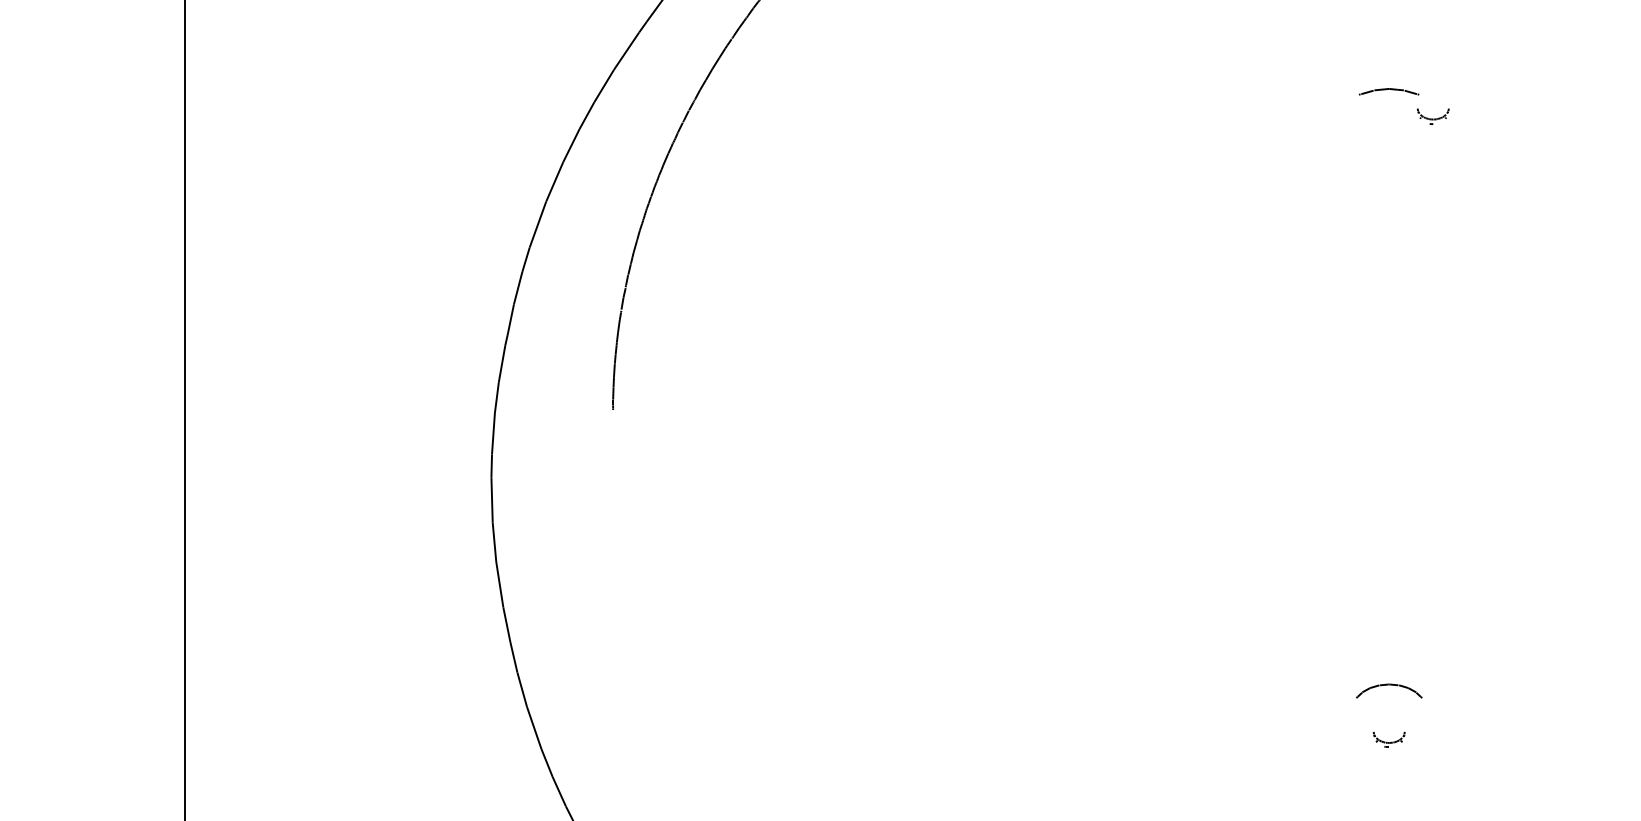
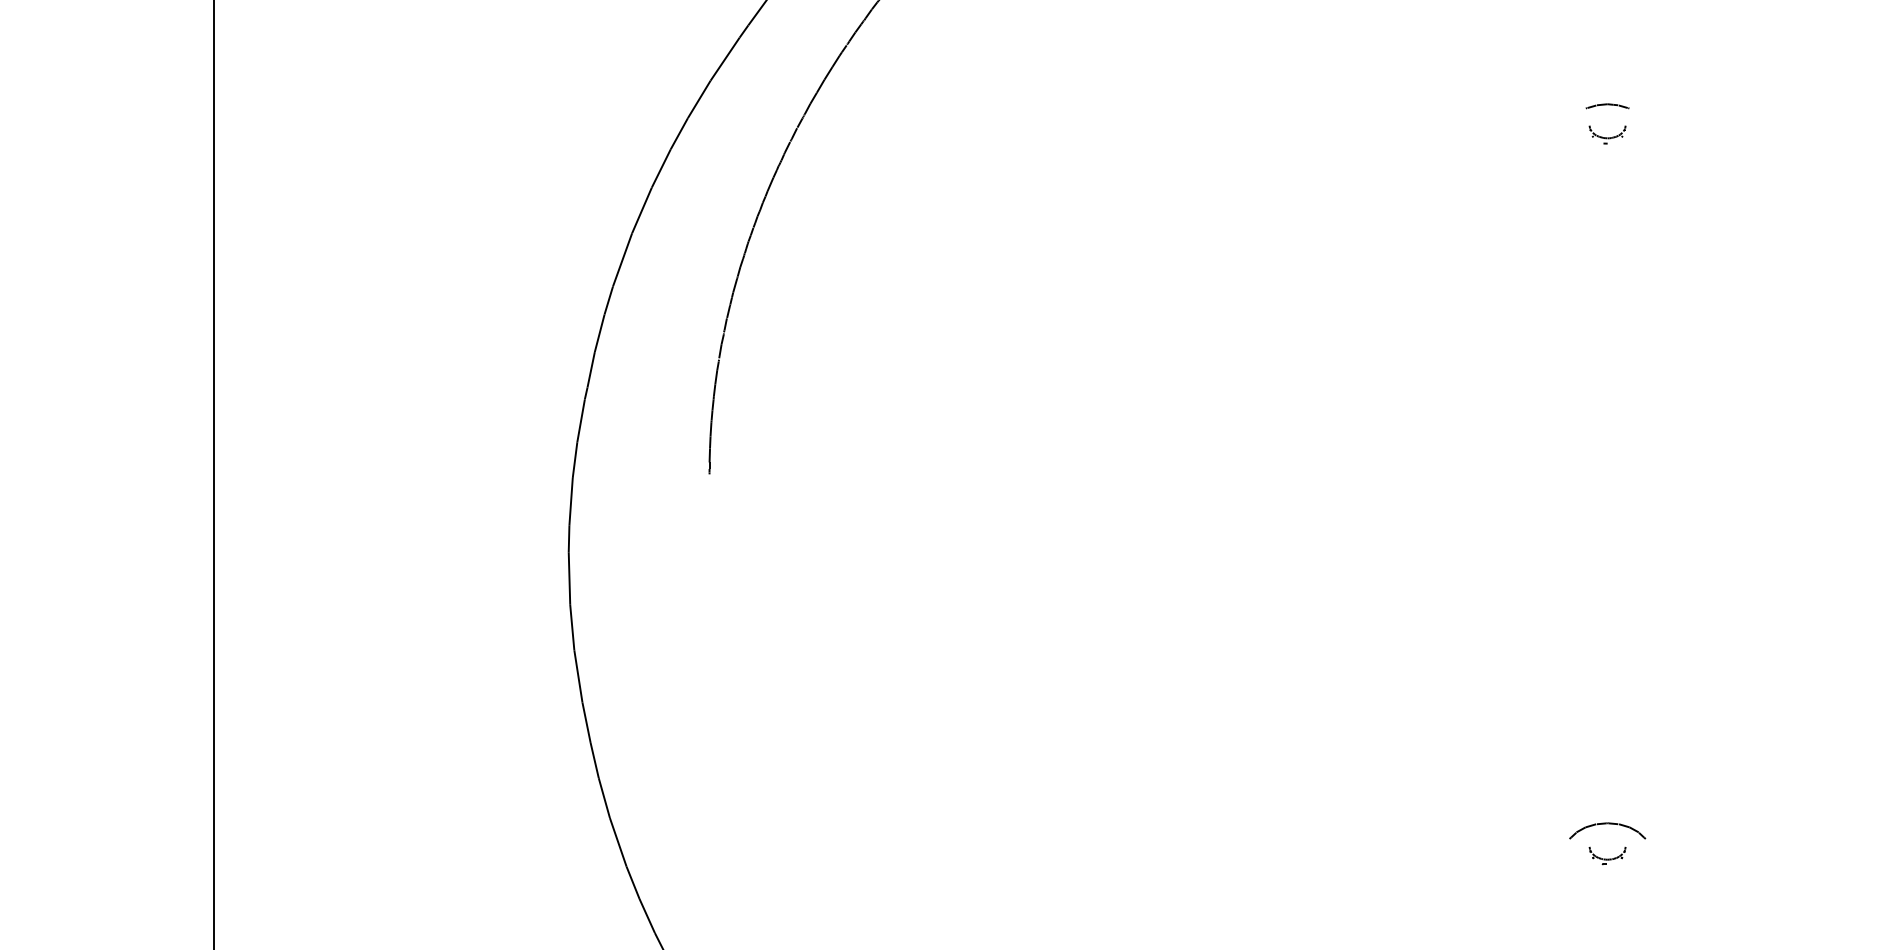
part: (1389, 91) -> (1607, 105), size x0.62
part: (1432, 116) -> (1606, 134), moved
part: (1389, 690) -> (1607, 830), moved

